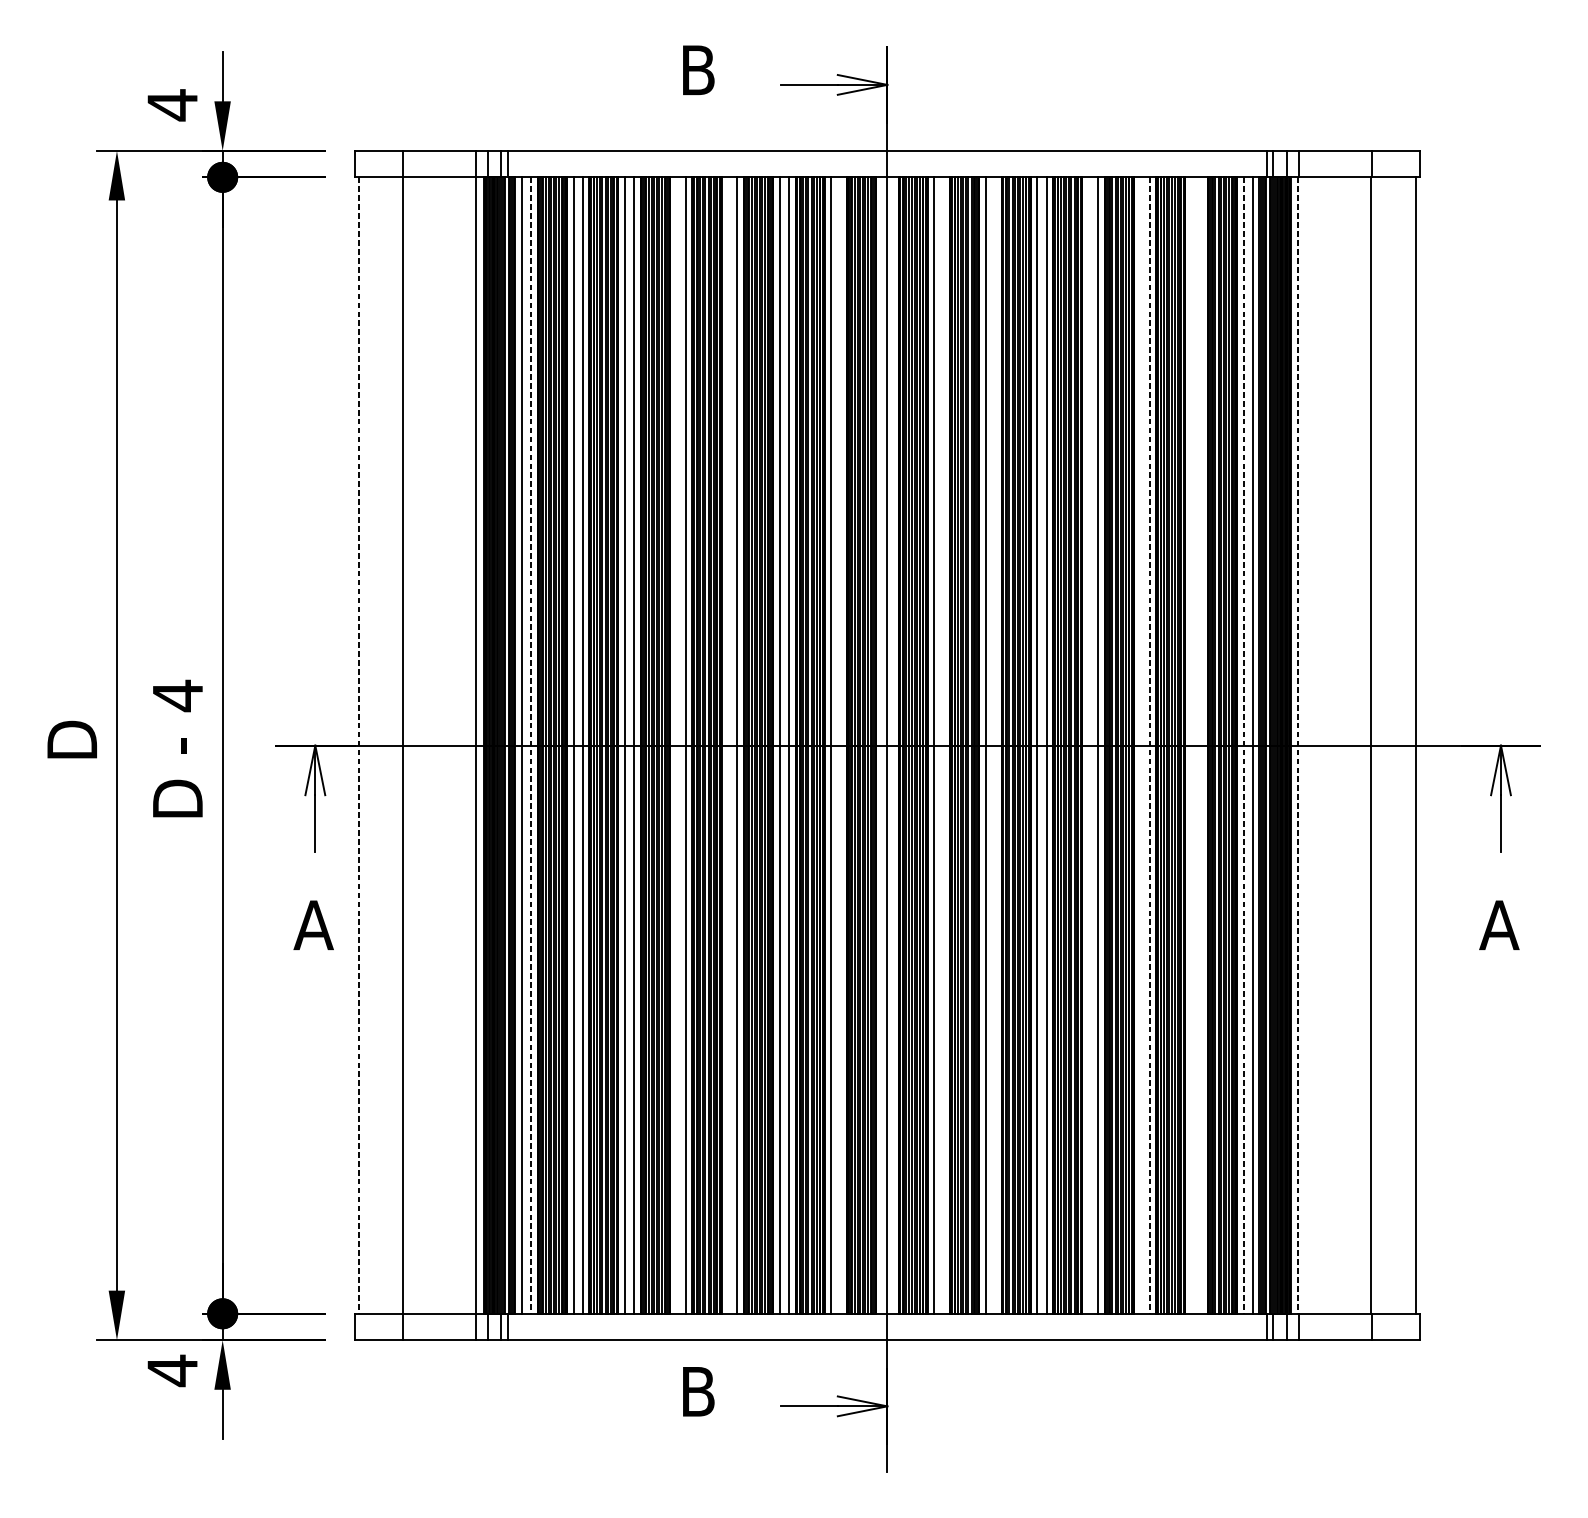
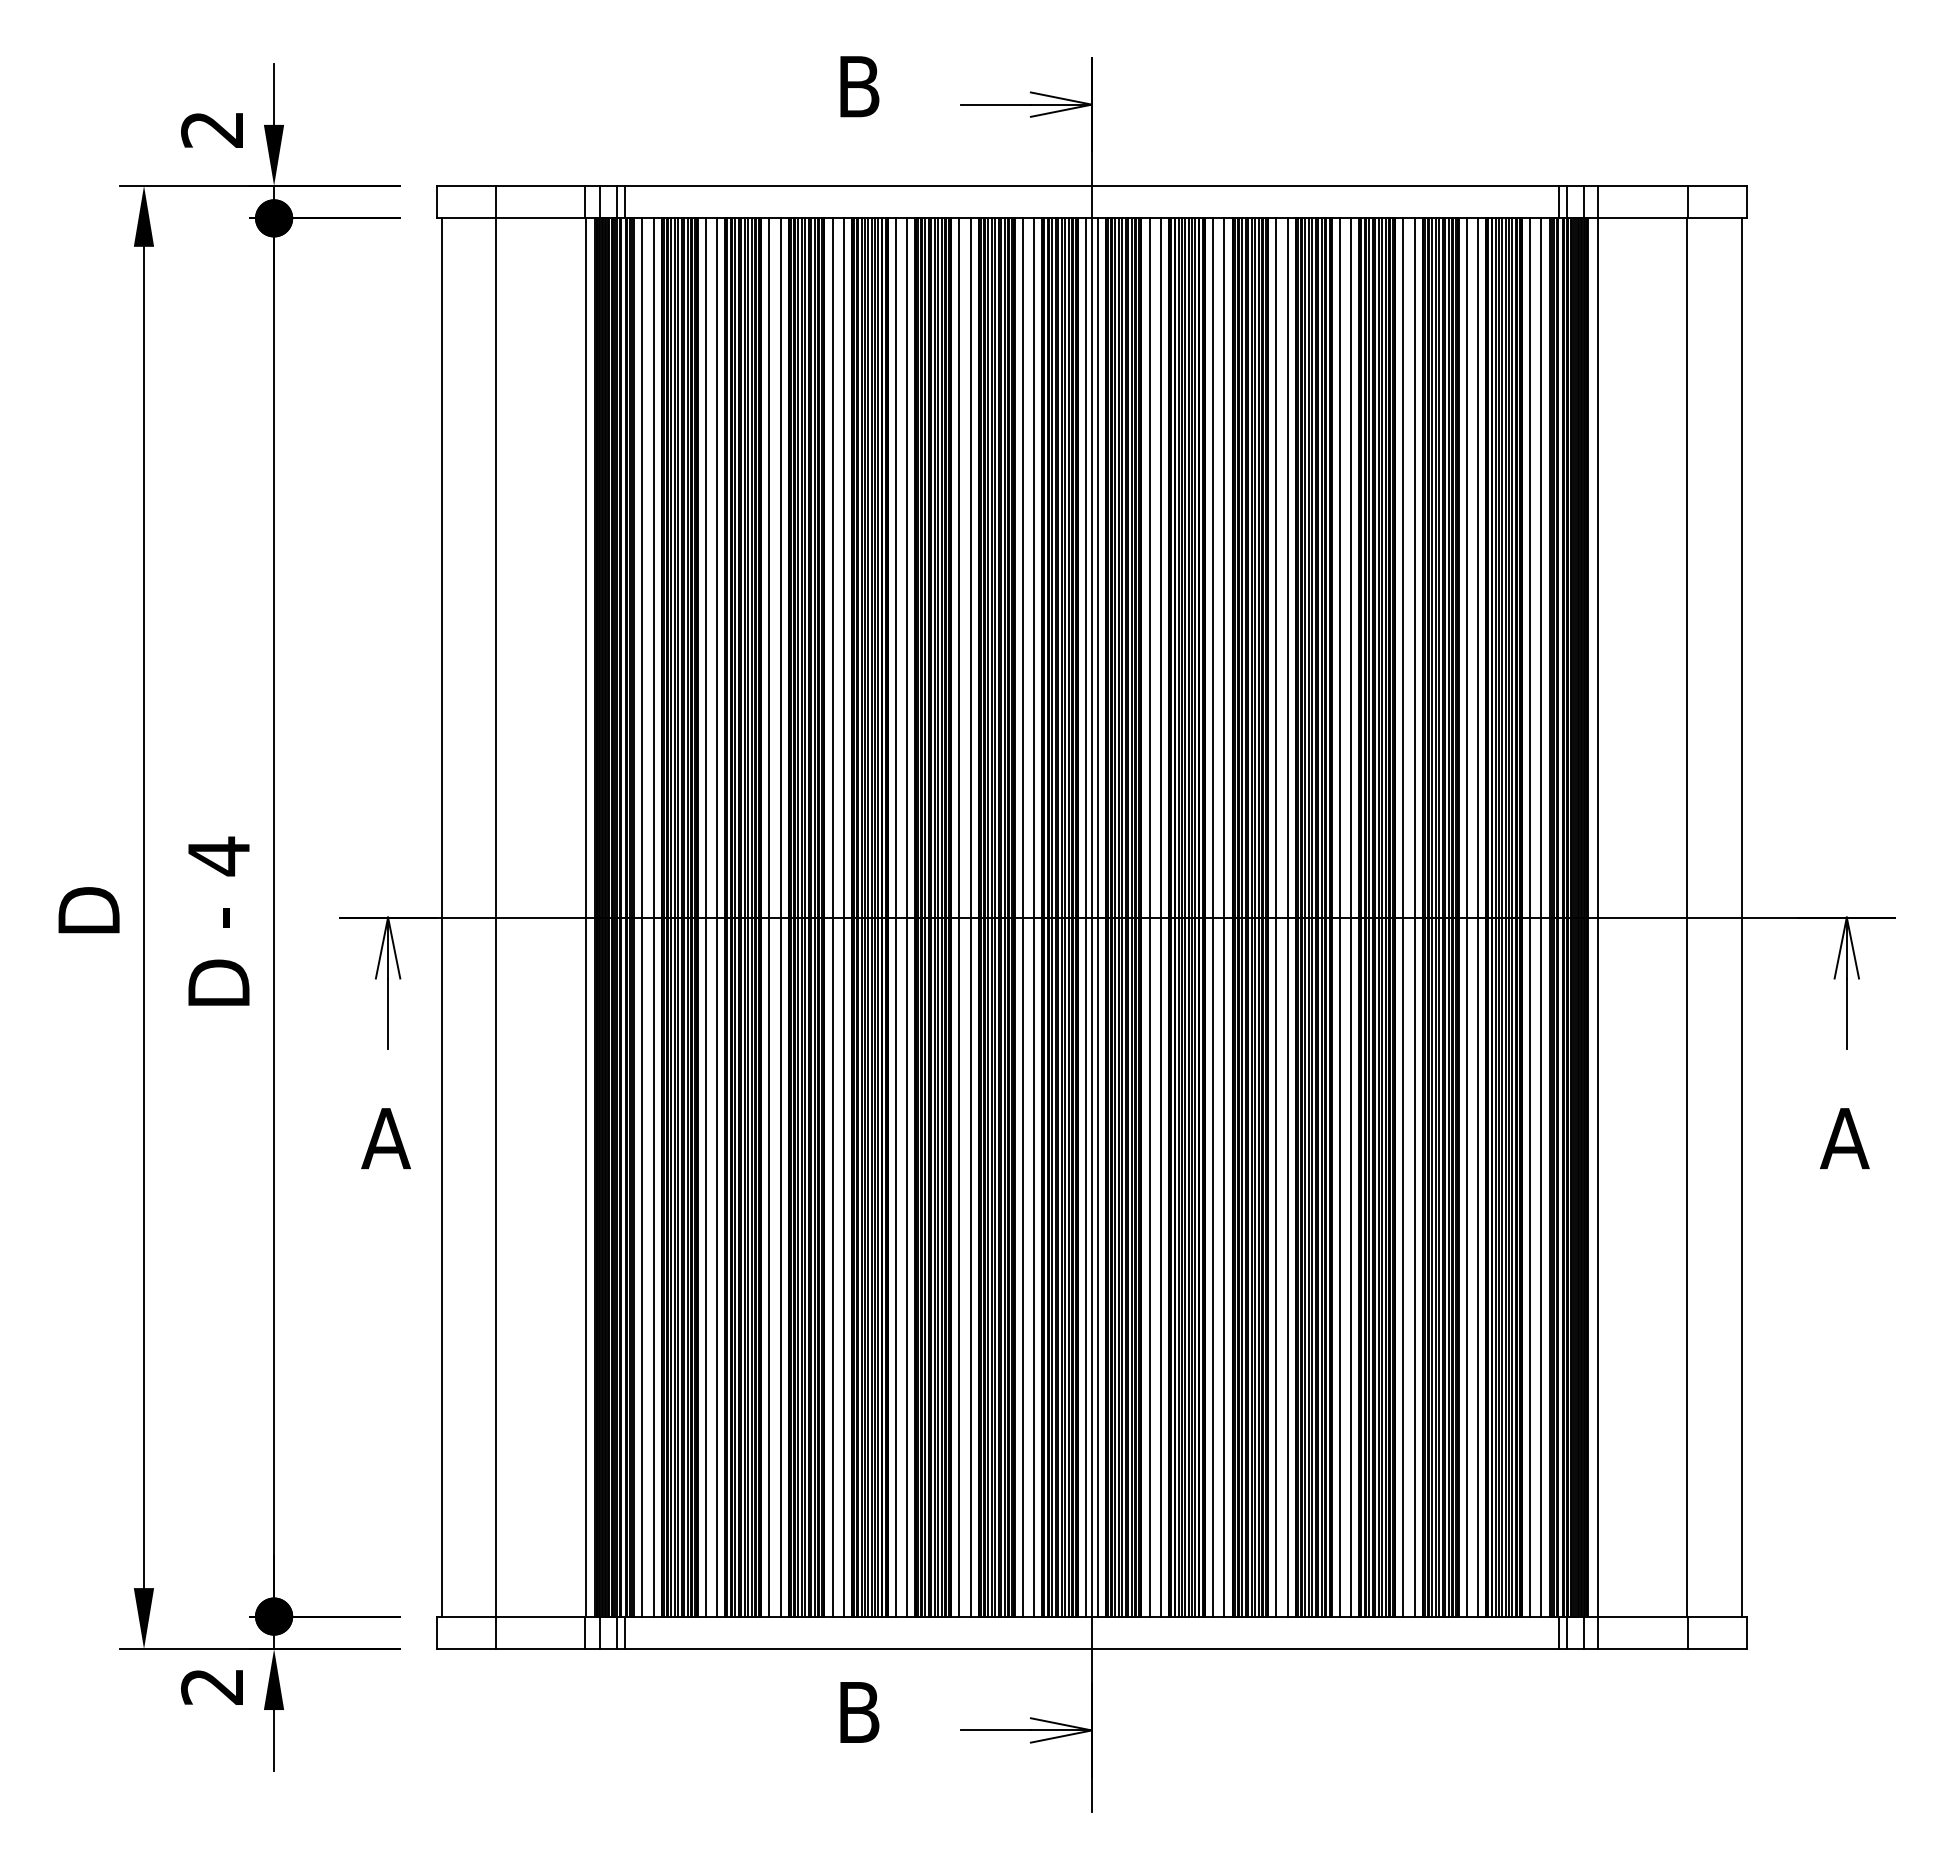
text: (171, 105) -> (211, 129), 4 -> 2
line: (676, 745) -> (832, 917), added
line: (727, 745) -> (895, 917), added
line: (840, 745) -> (1034, 917), added
line: (883, 745) -> (1086, 917), added
line: (891, 745) -> (1097, 917), added
line: (943, 745) -> (1160, 917), added
line: (995, 745) -> (1224, 917), added
line: (1088, 745) -> (1339, 917), added
line: (1140, 745) -> (1403, 917), added
line: (1191, 745) -> (1466, 917), added
line: (1201, 745) -> (1478, 917), added
line: (358, 746) -> (441, 918), dashed -> solid
line: (531, 746) -> (653, 918), dashed -> solid
line: (1149, 746) -> (1414, 918), dashed -> solid
line: (1243, 746) -> (1530, 918), dashed -> solid
line: (1298, 746) -> (1597, 918), dashed -> solid
text: (171, 1370) -> (211, 1686), 4 -> 2

